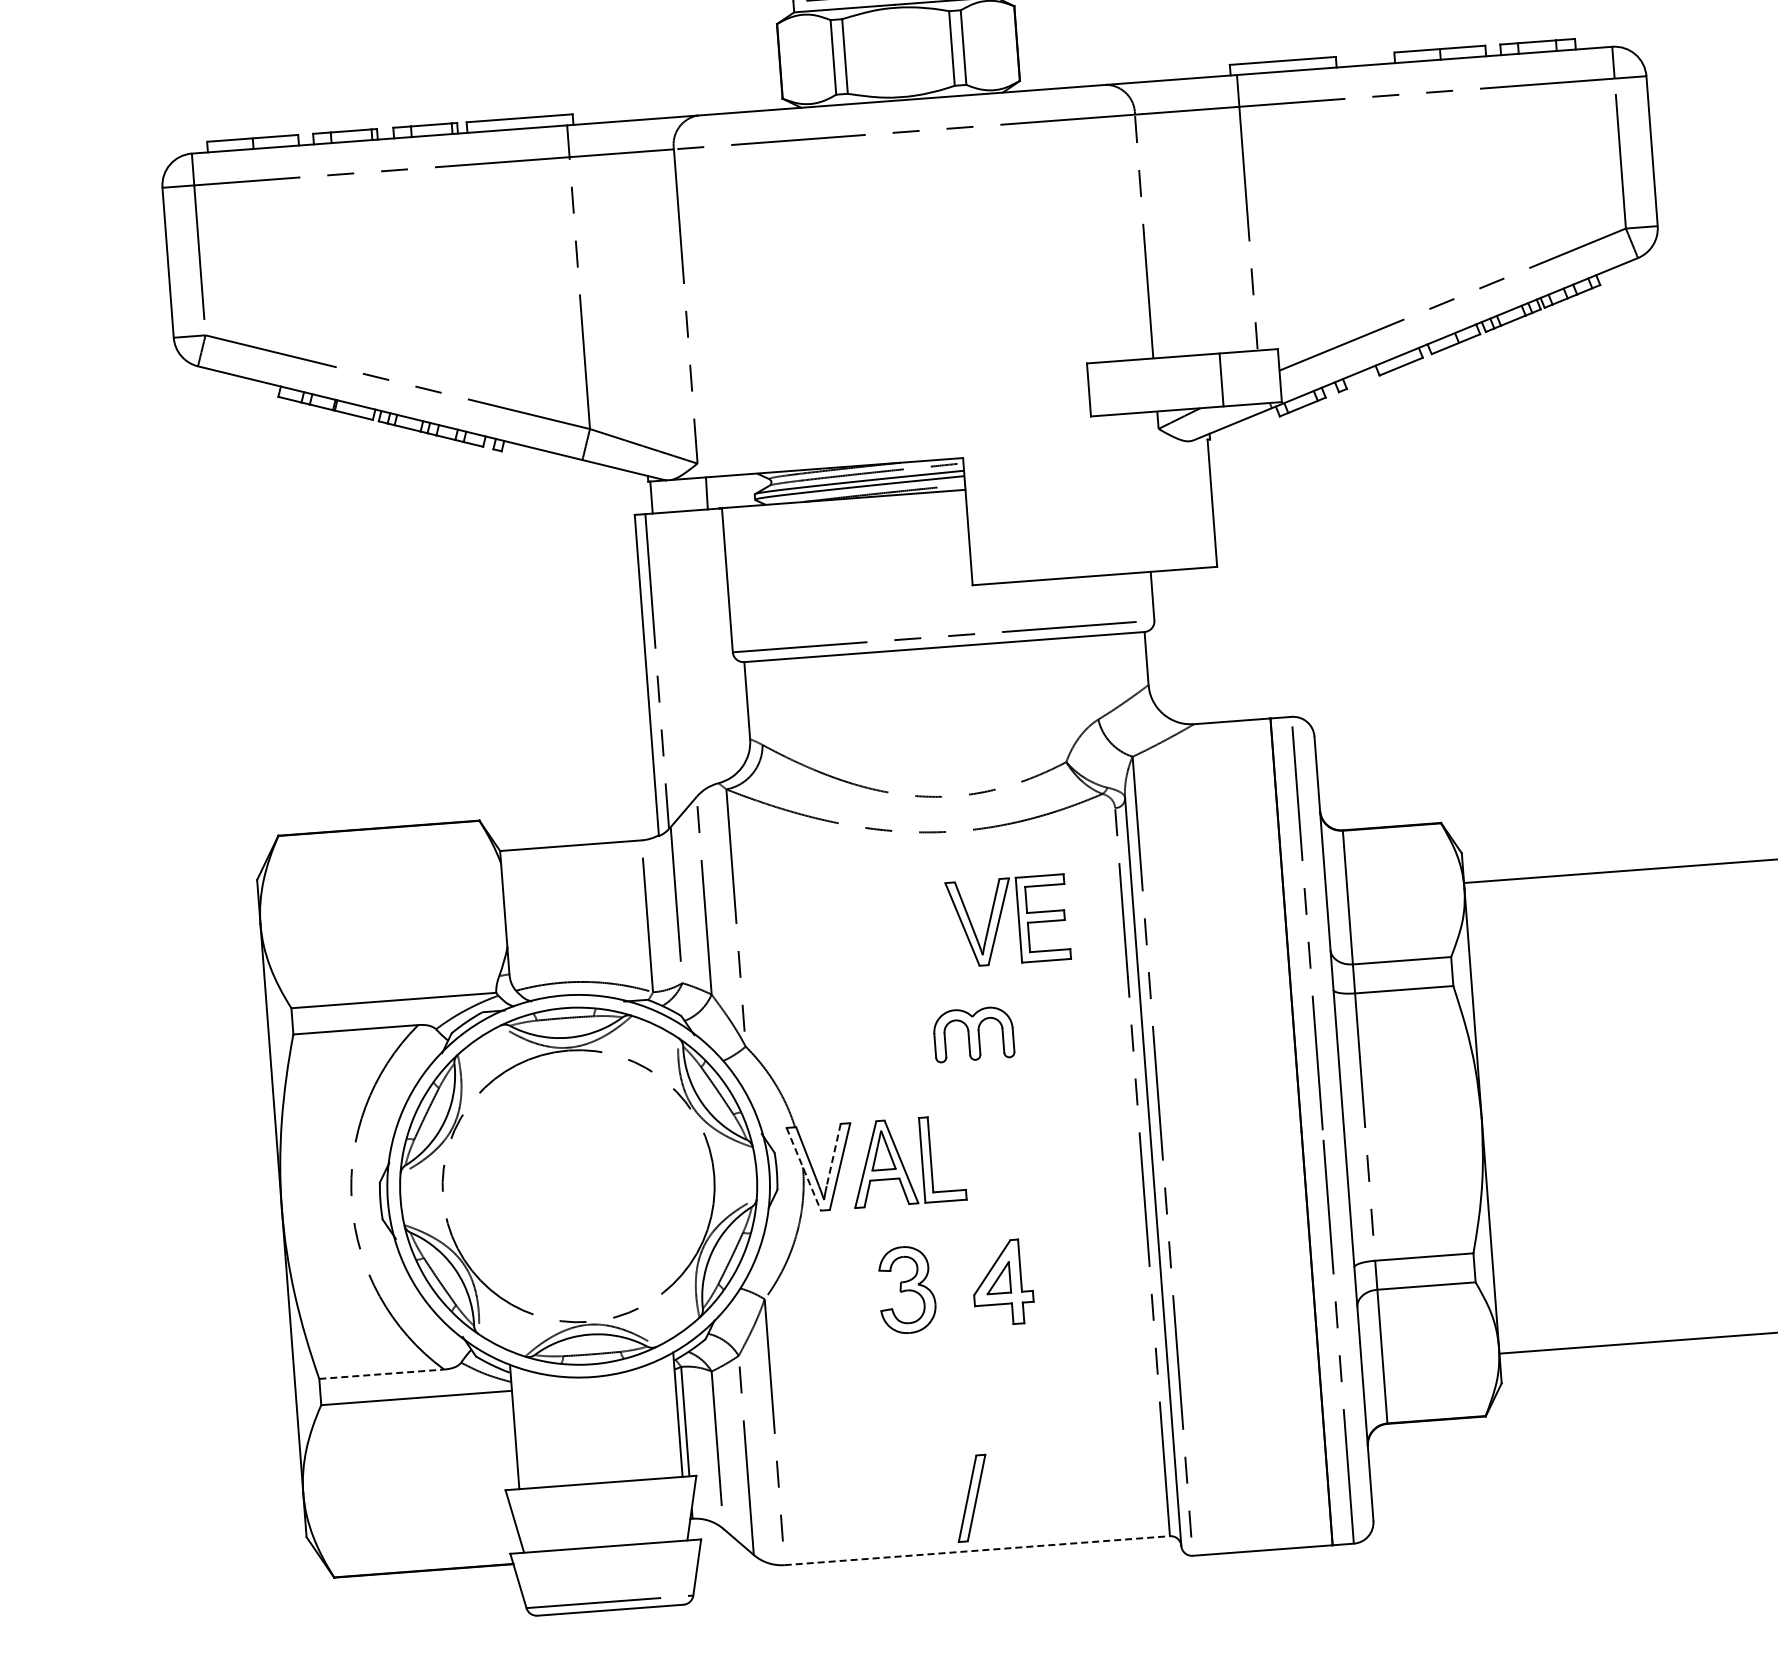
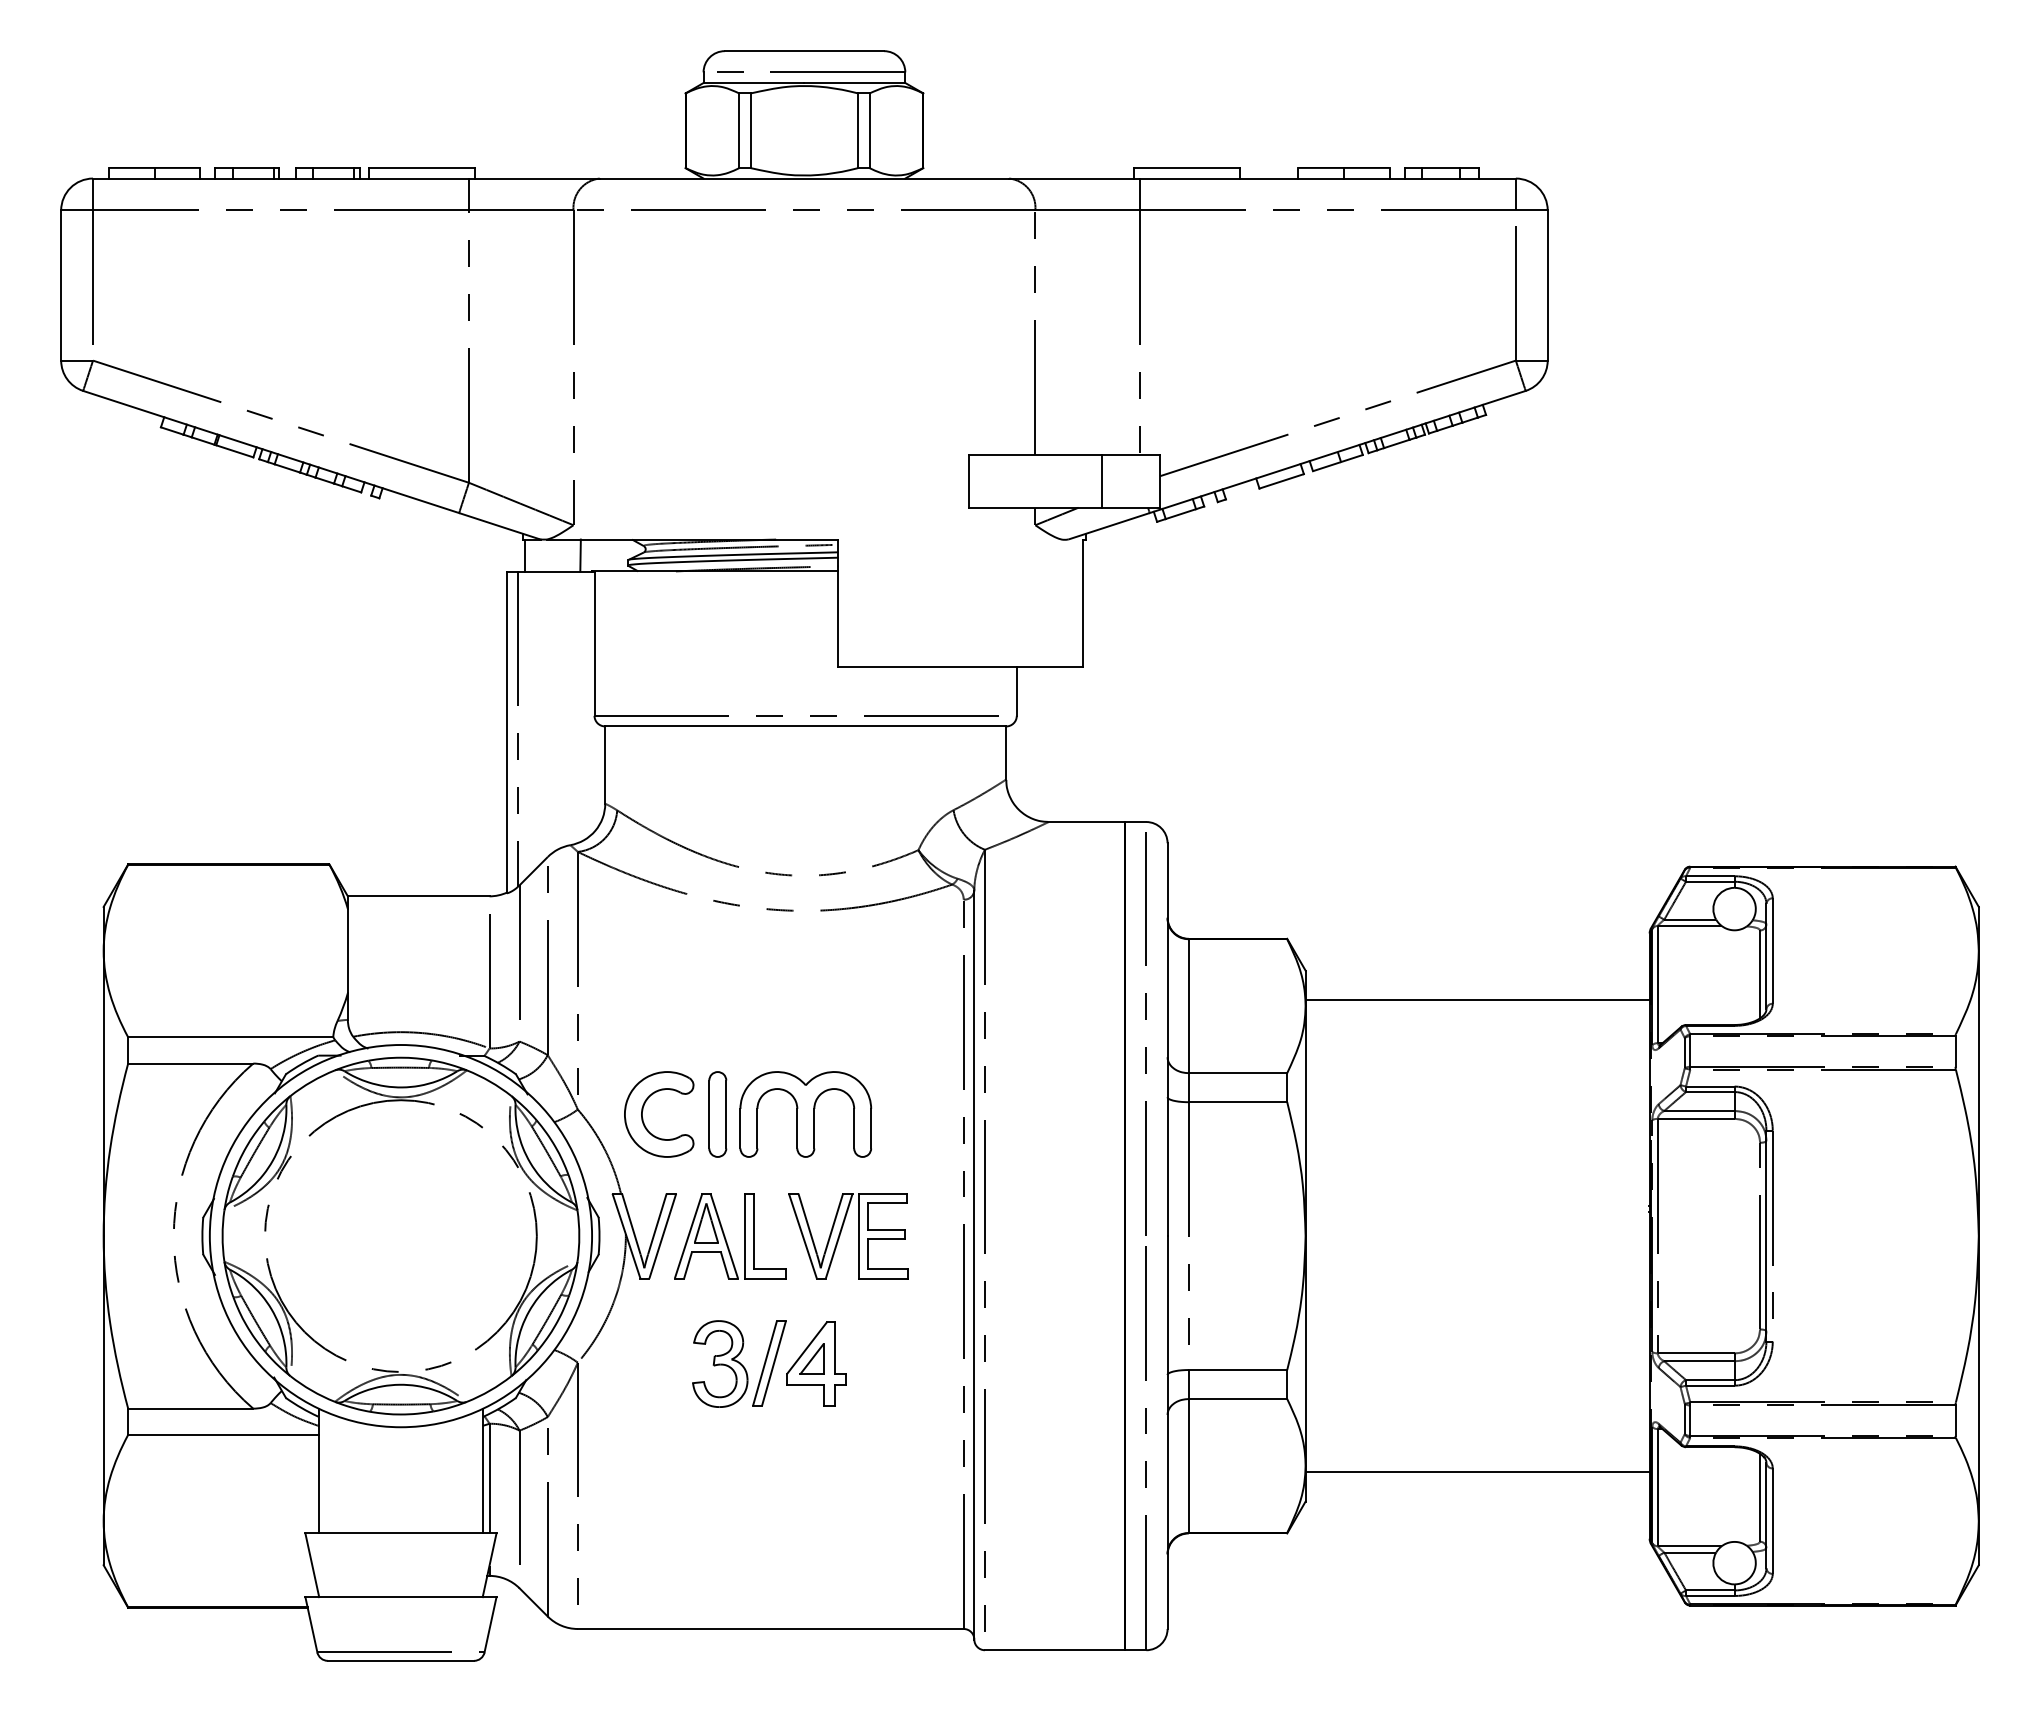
part: (1000, 922) -> (840, 1236), moved
part: (973, 1034) -> (805, 1114), size x1.67
part: (885, 1041) -> (717, 1114), added
part: (811, 1042) -> (643, 1110), added
line: (833, 1155) -> (657, 1224), dashed -> solid
line: (803, 1169) -> (626, 1236), dashed -> solid
line: (381, 1374) -> (190, 1408), dashed -> solid
part: (972, 1498) -> (769, 1363), moved
line: (977, 1550) -> (770, 1628), dashed -> solid

